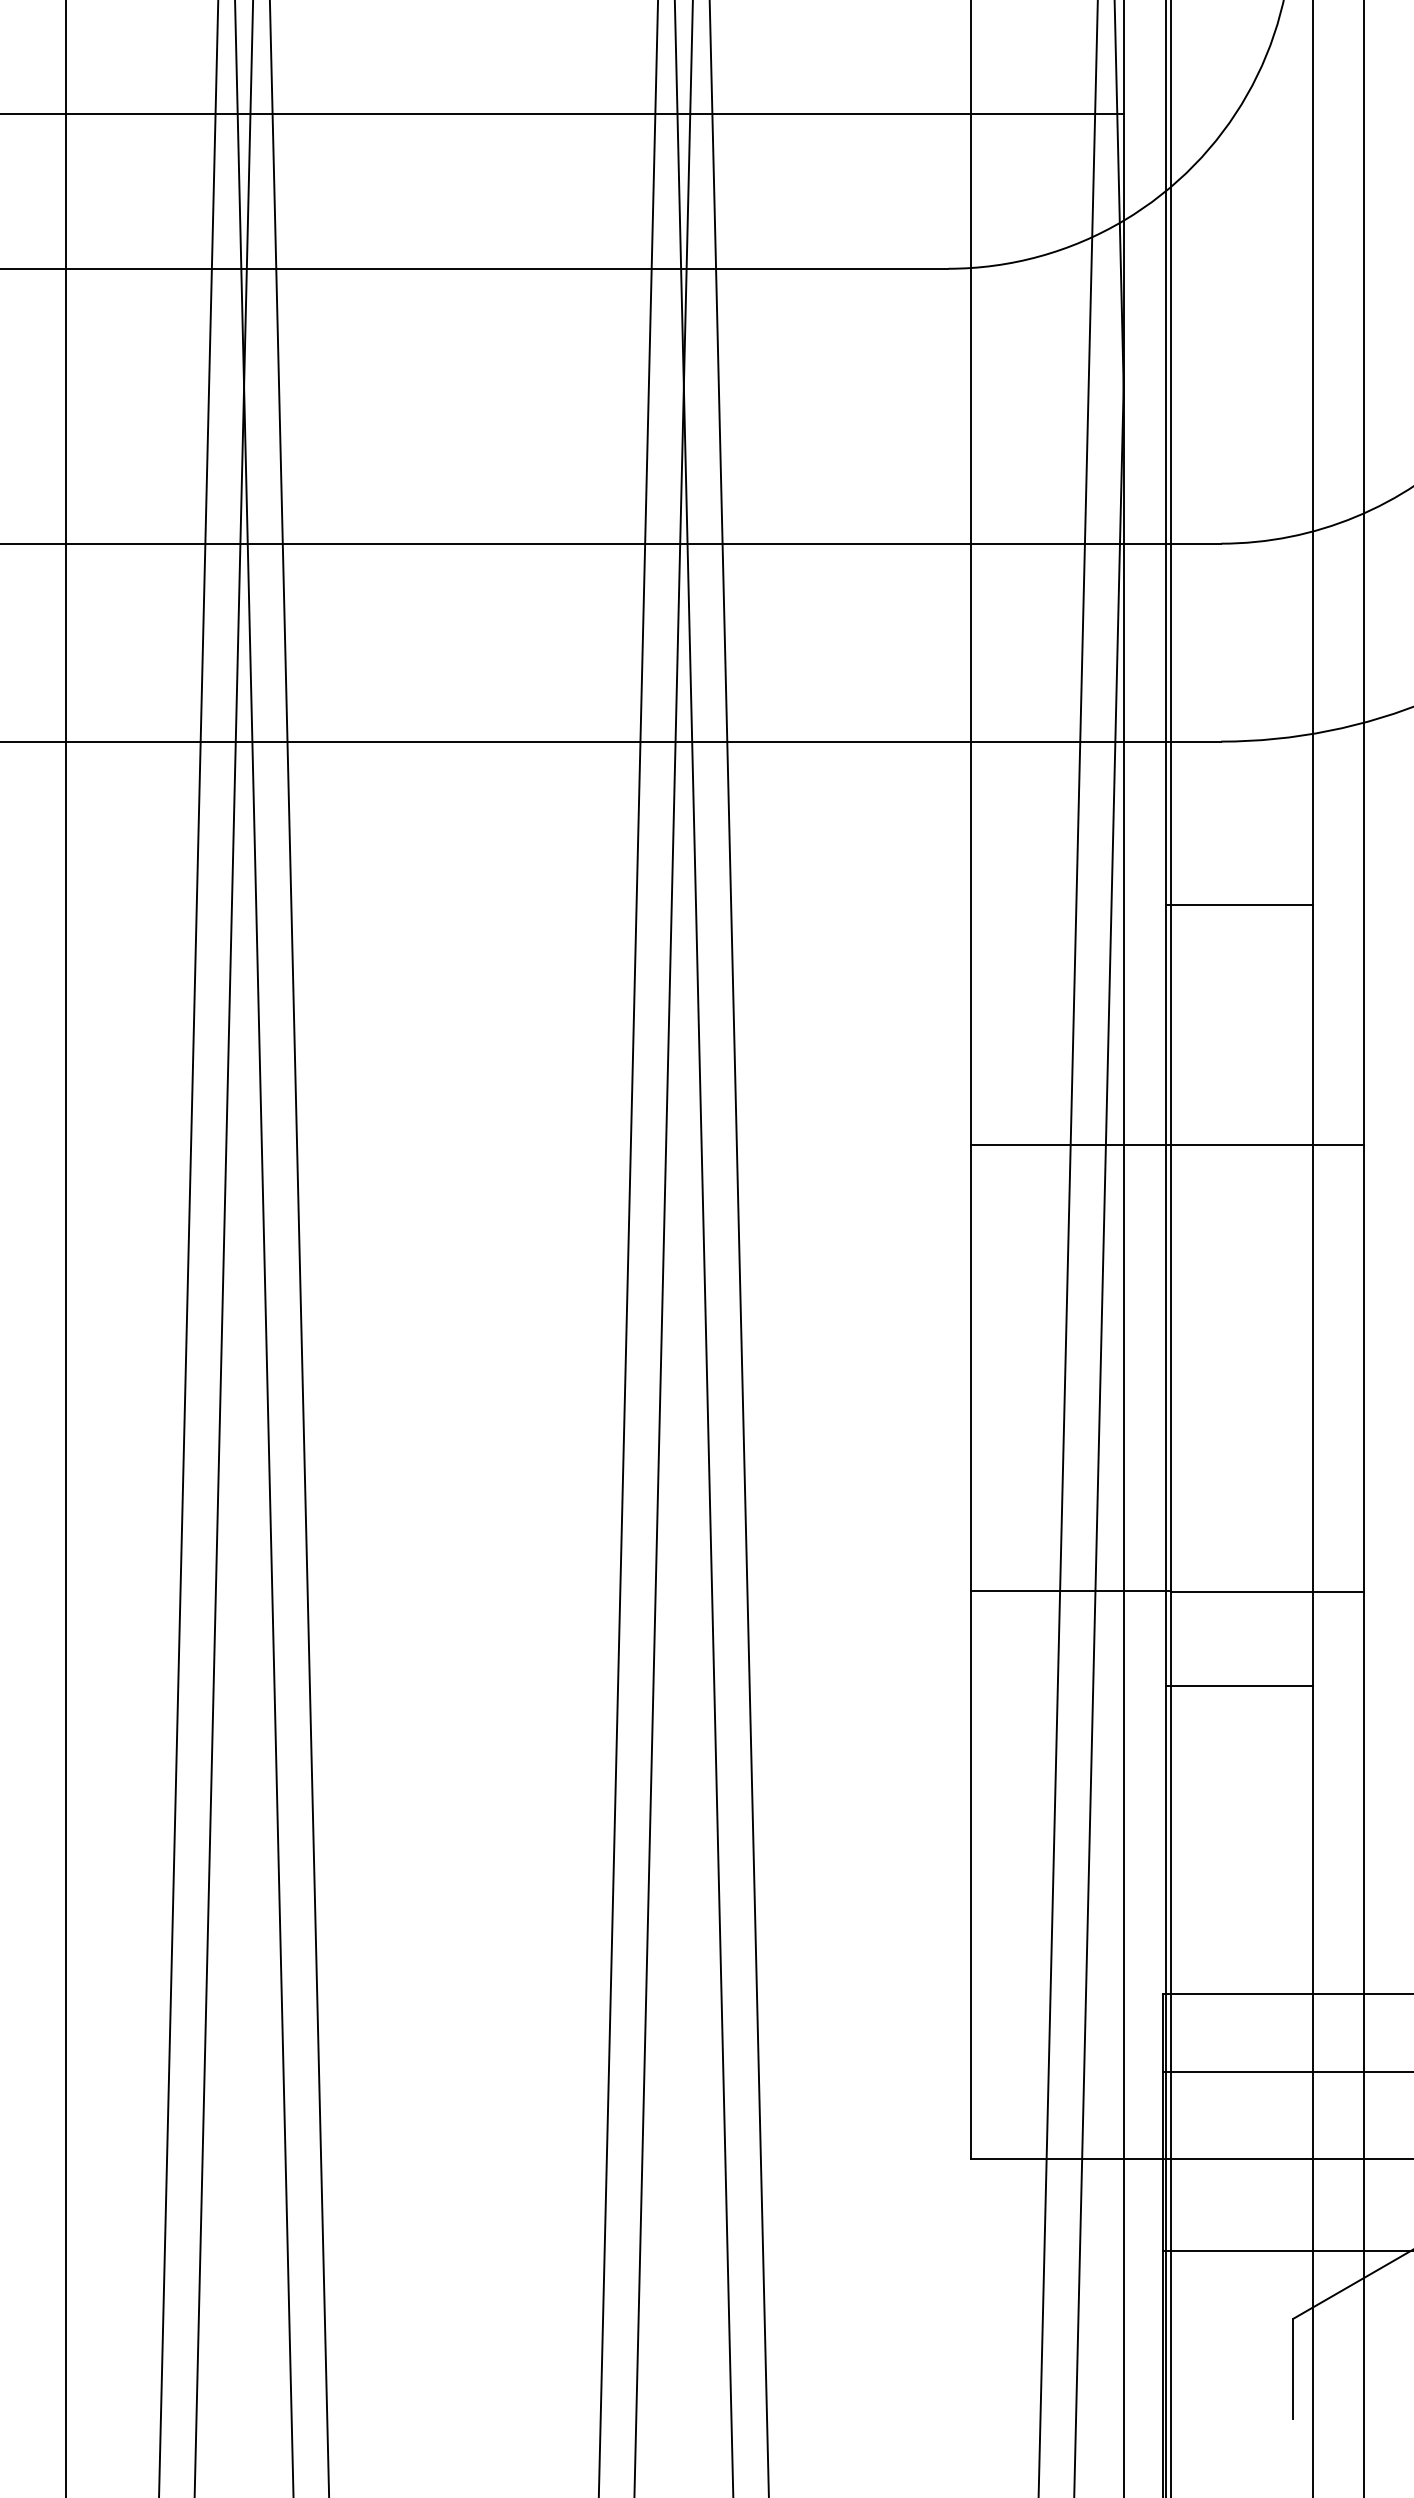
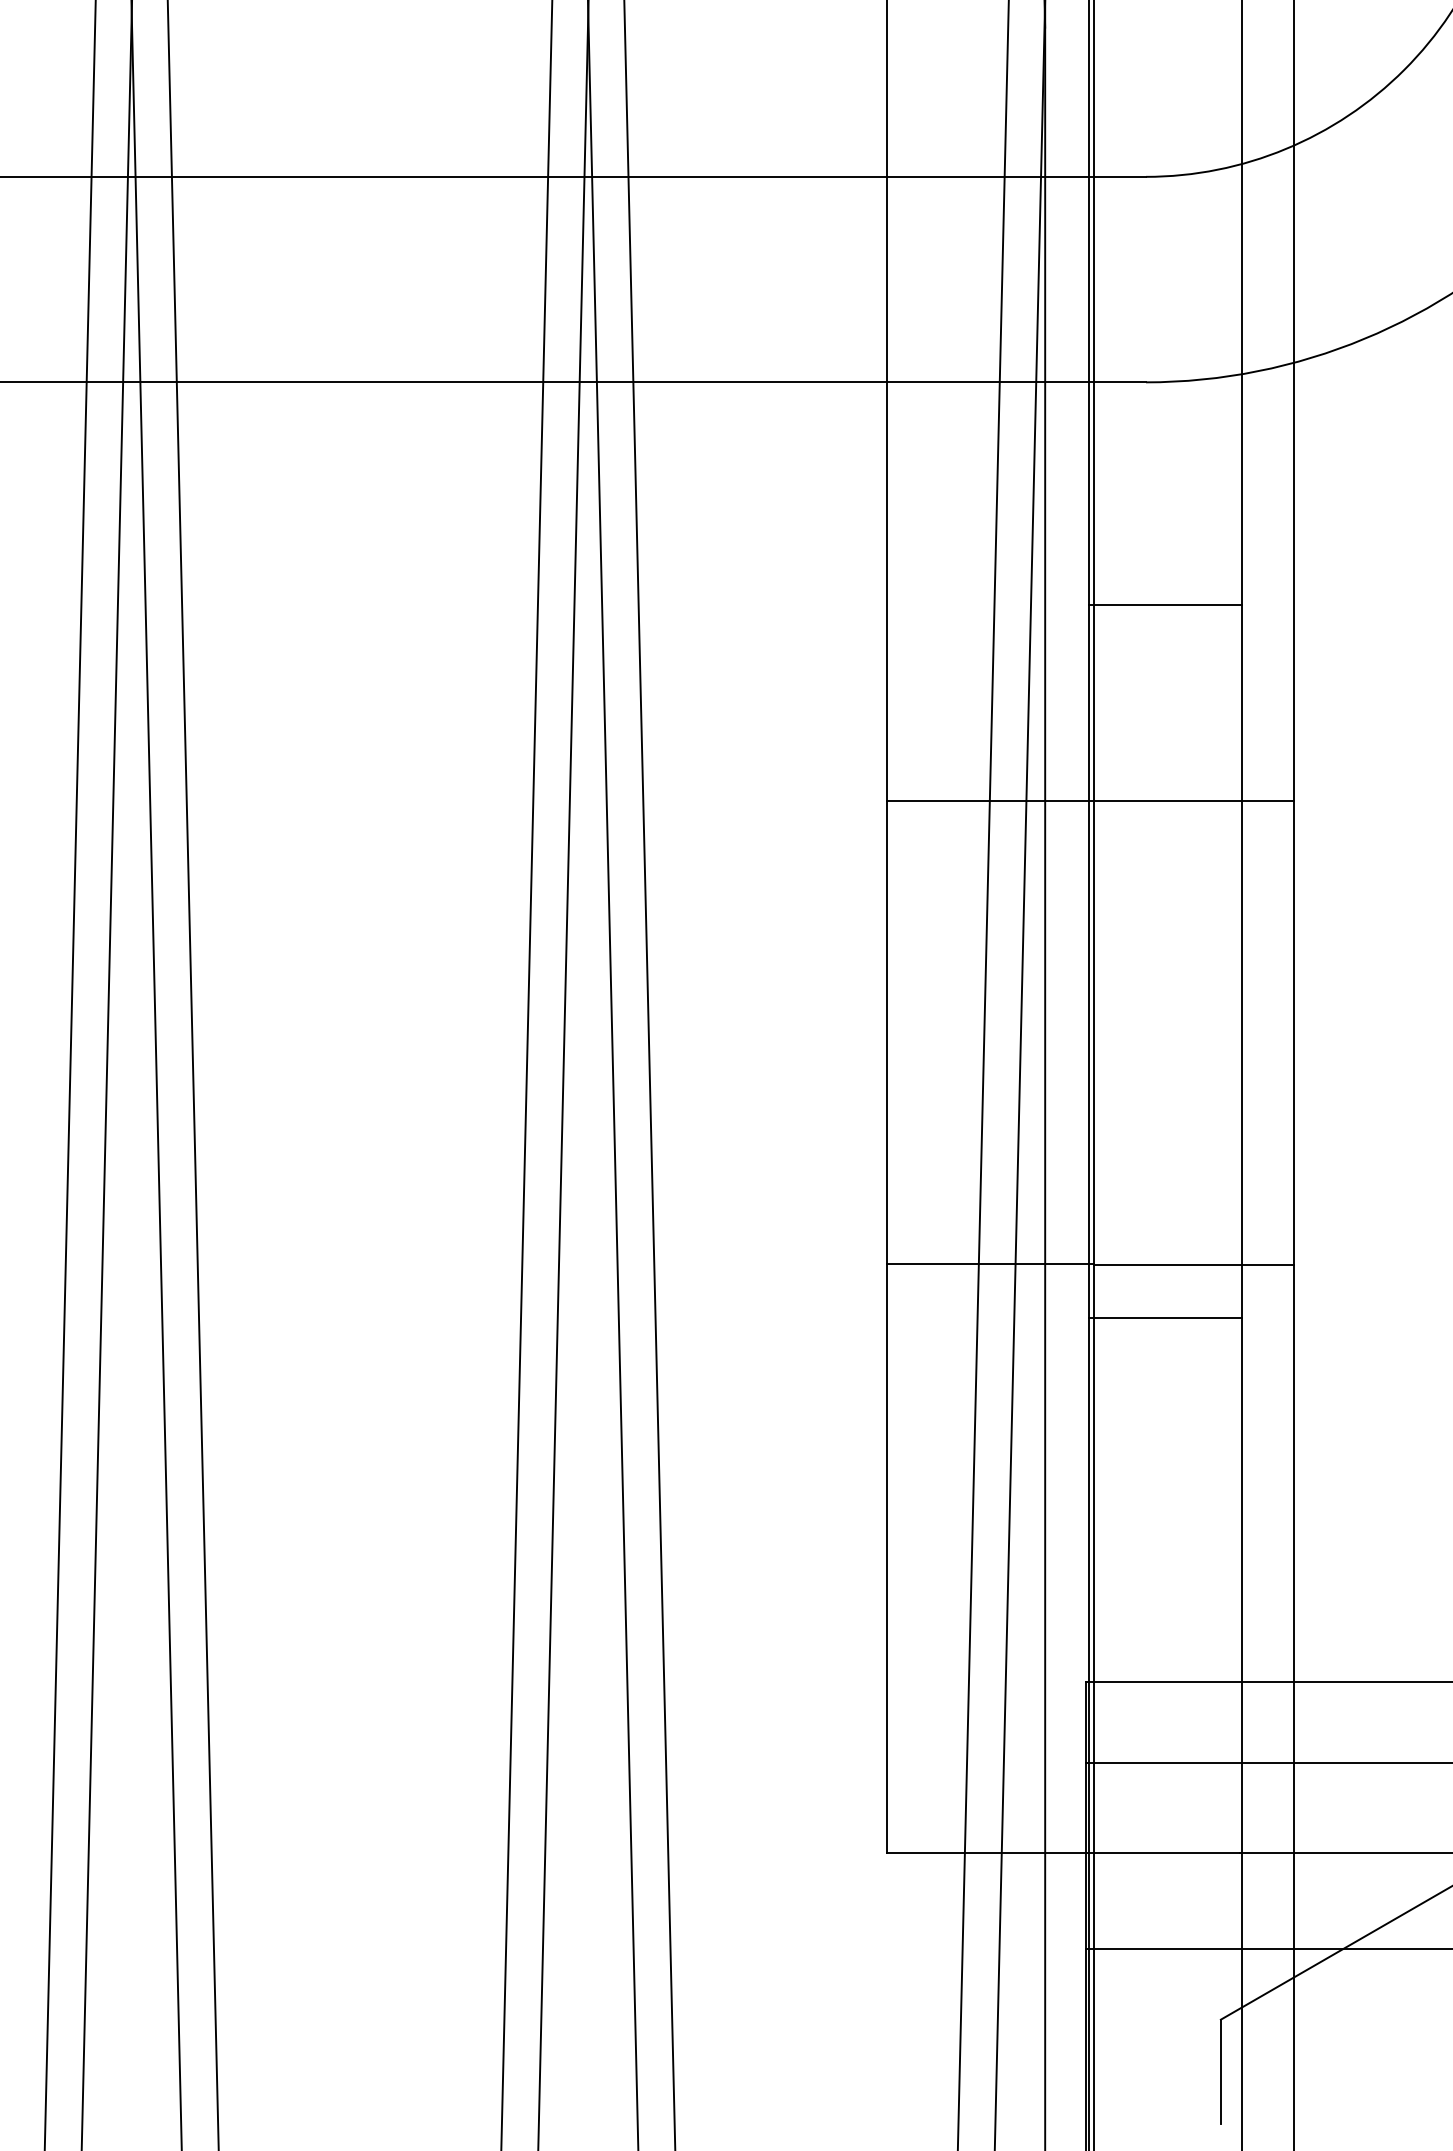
line: (1239, 905) -> (1165, 605), moved
line: (1239, 1686) -> (1165, 1318), moved

